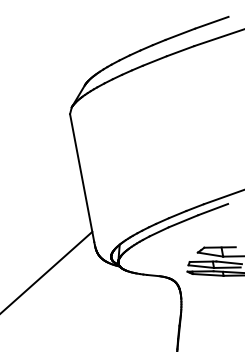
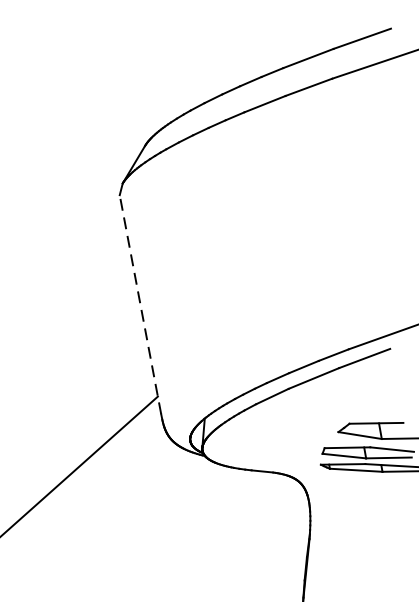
line: (82, 177) -> (141, 303), solid -> dashed

